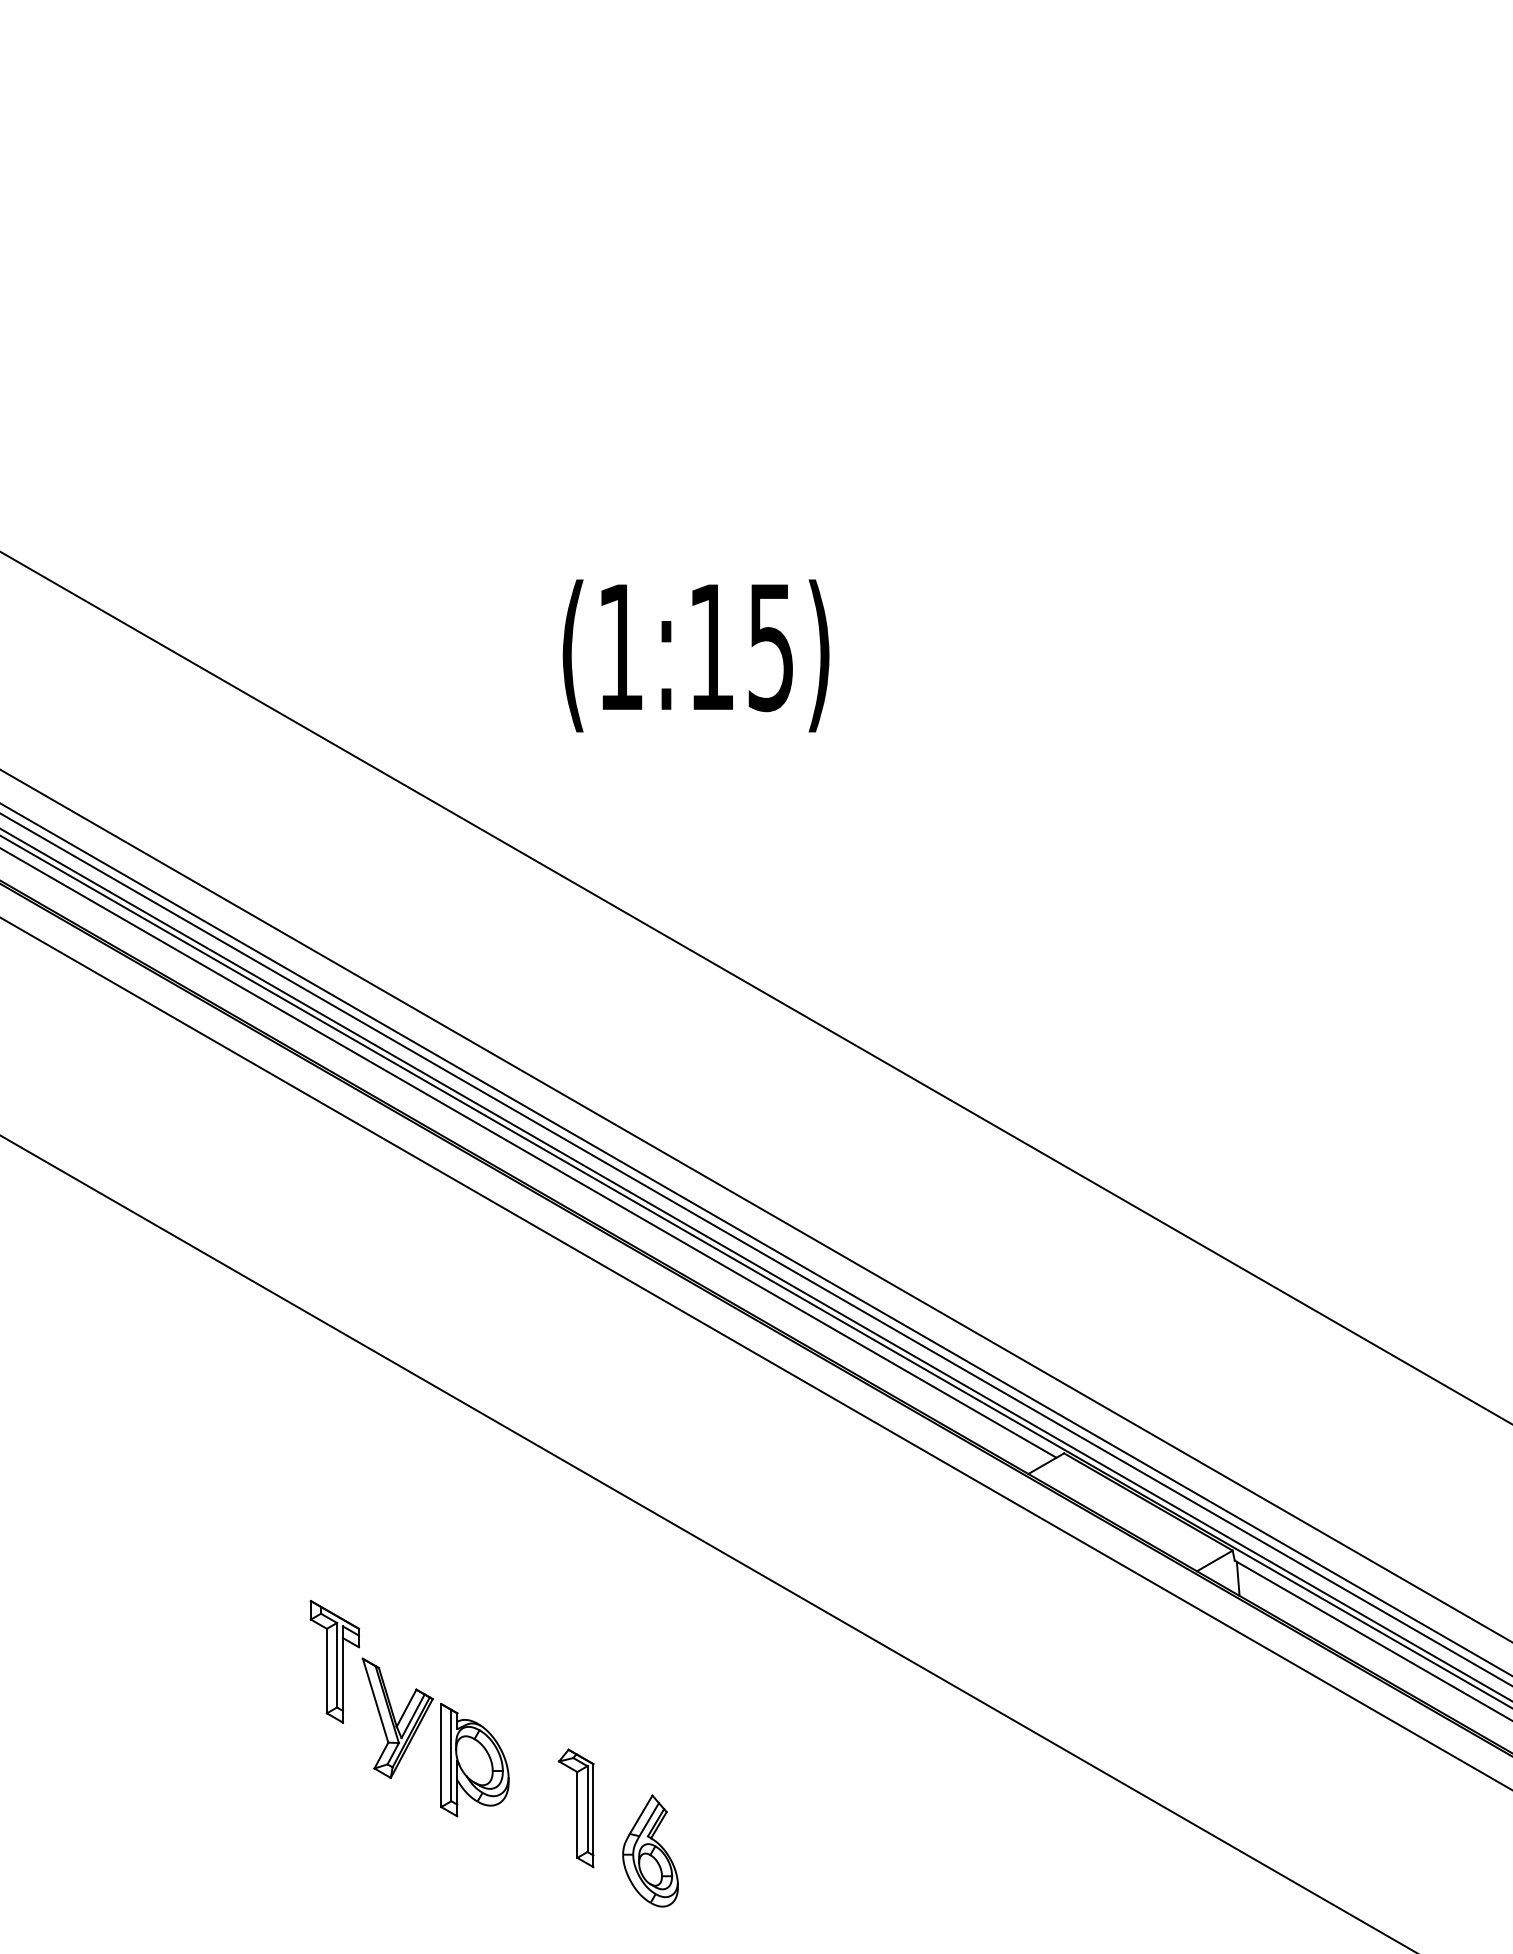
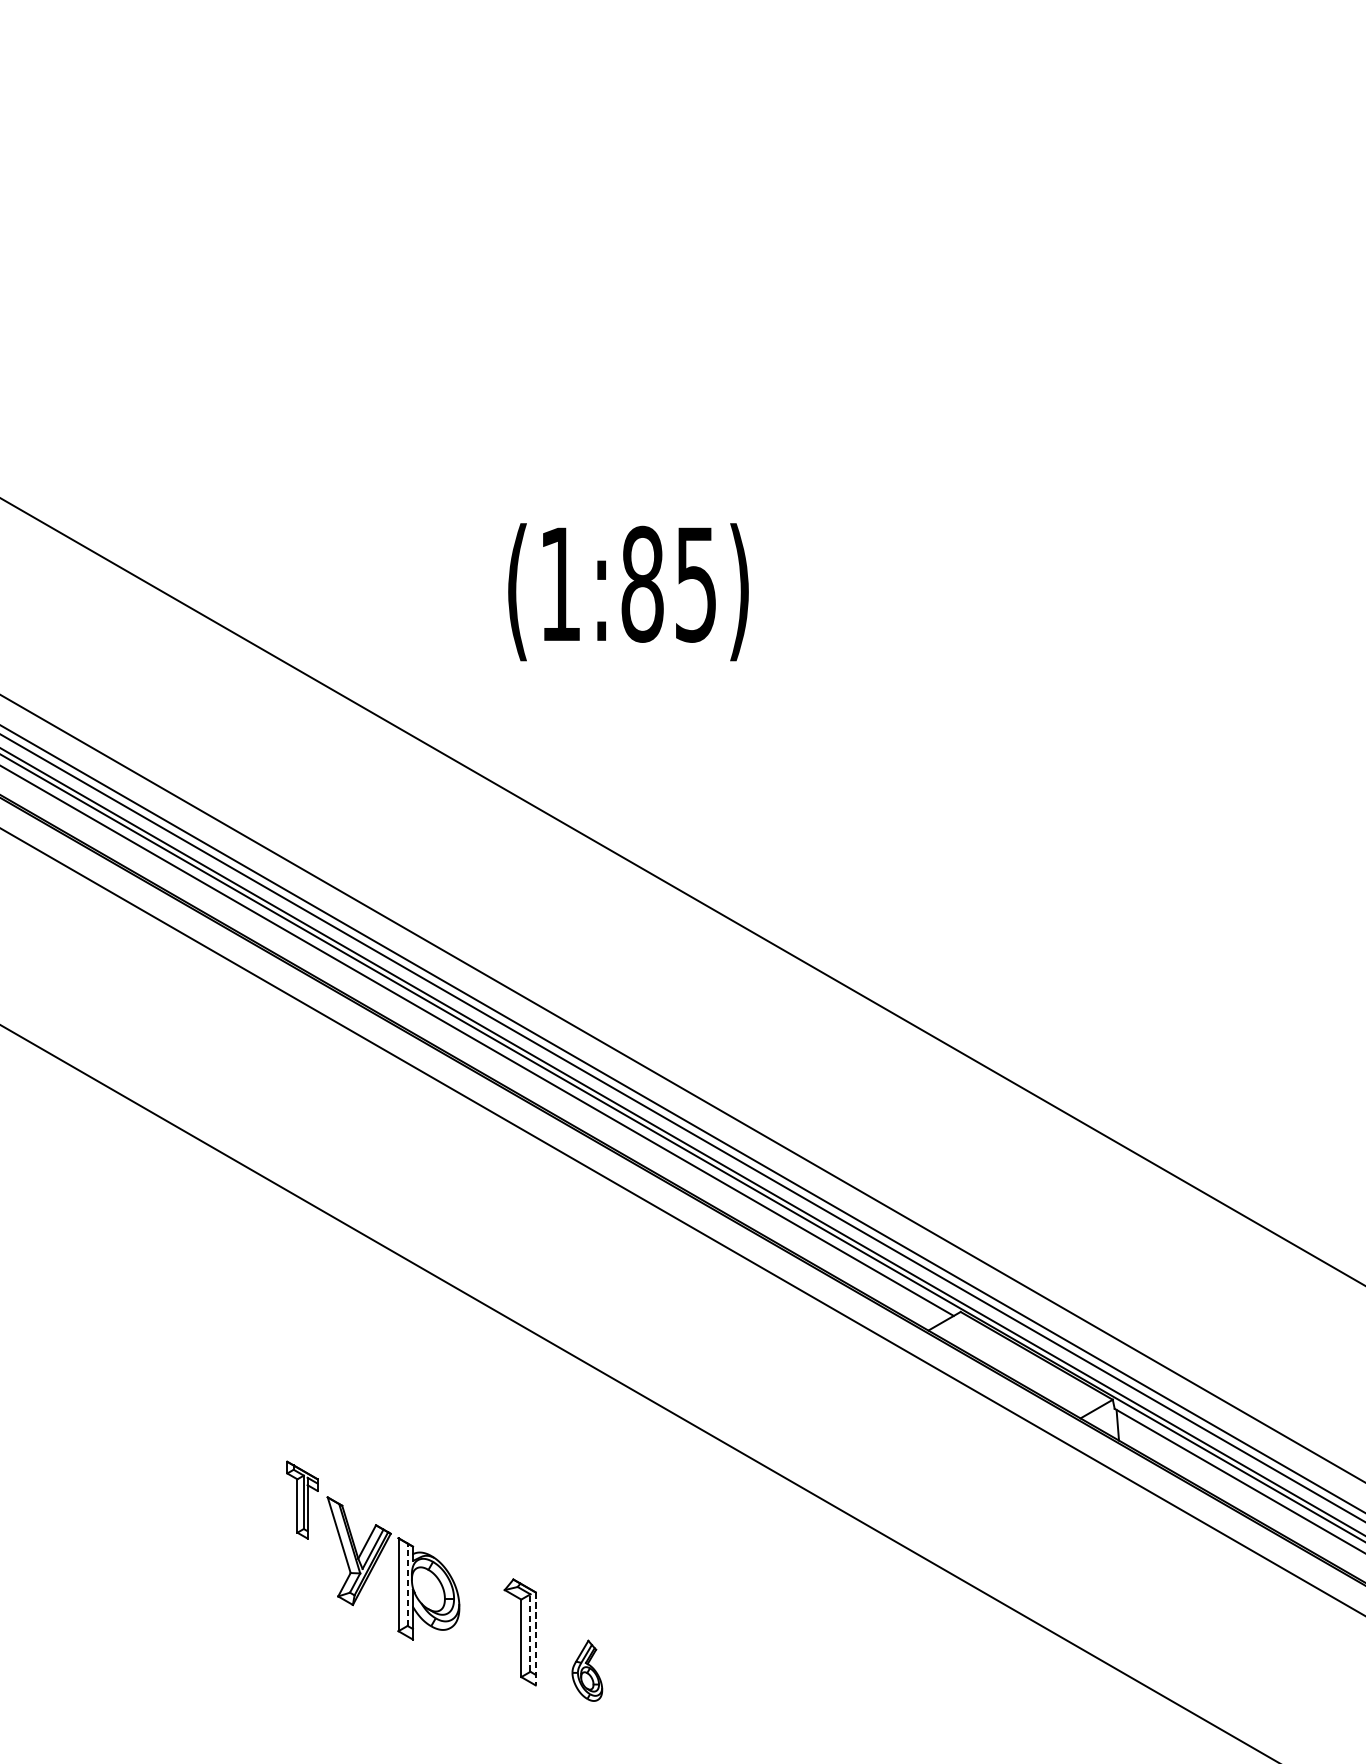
text: (711, 647) -> (642, 584), (1:15) -> (1:85)
part: (334, 1661) -> (302, 1499), size x0.7
line: (451, 1755) -> (407, 1584), solid -> dashed
line: (587, 1809) -> (530, 1633), solid -> dashed
line: (593, 1815) -> (535, 1638), solid -> dashed
part: (650, 1850) -> (587, 1670), size x0.6

